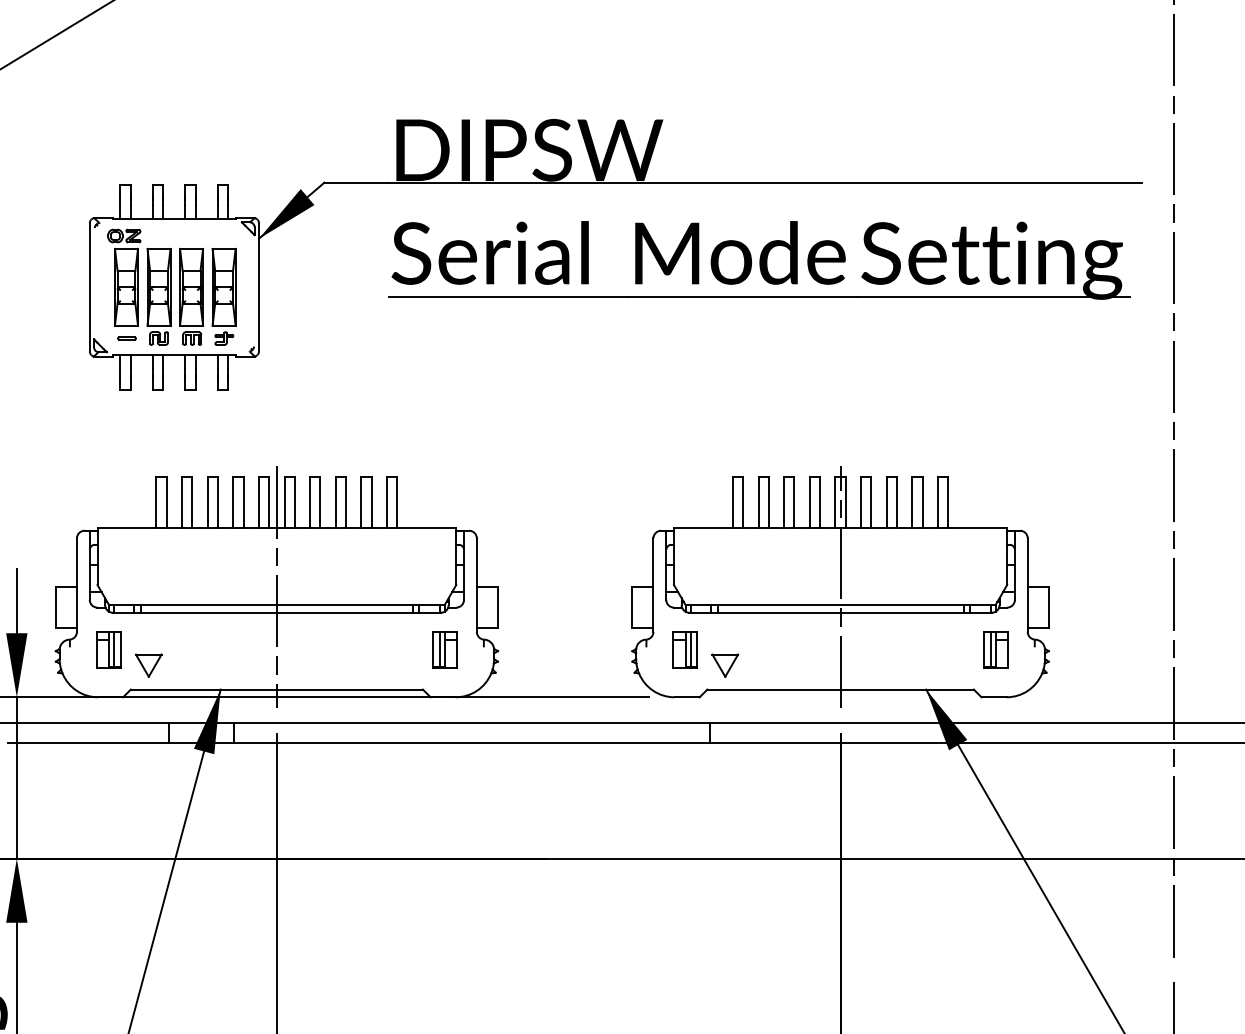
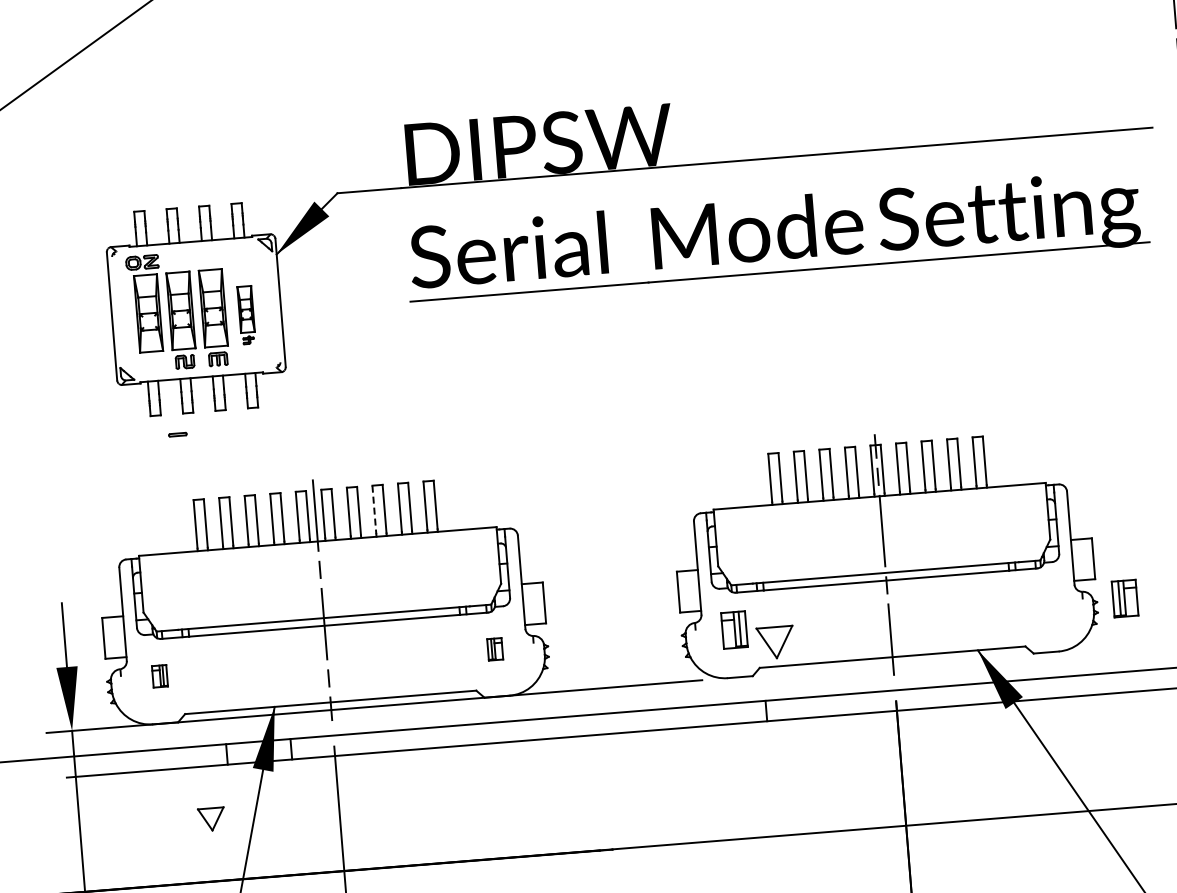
part: (223, 296) -> (245, 314), size x0.6
line: (126, 337) -> (177, 433), moved
line: (335, 501) -> (374, 510), solid -> dashed
part: (108, 649) -> (159, 675), size x0.6
part: (444, 649) -> (494, 648), size x0.6
part: (995, 649) -> (1124, 598), moved
part: (148, 665) -> (211, 819), moved
part: (725, 665) -> (775, 642), size x1.4

